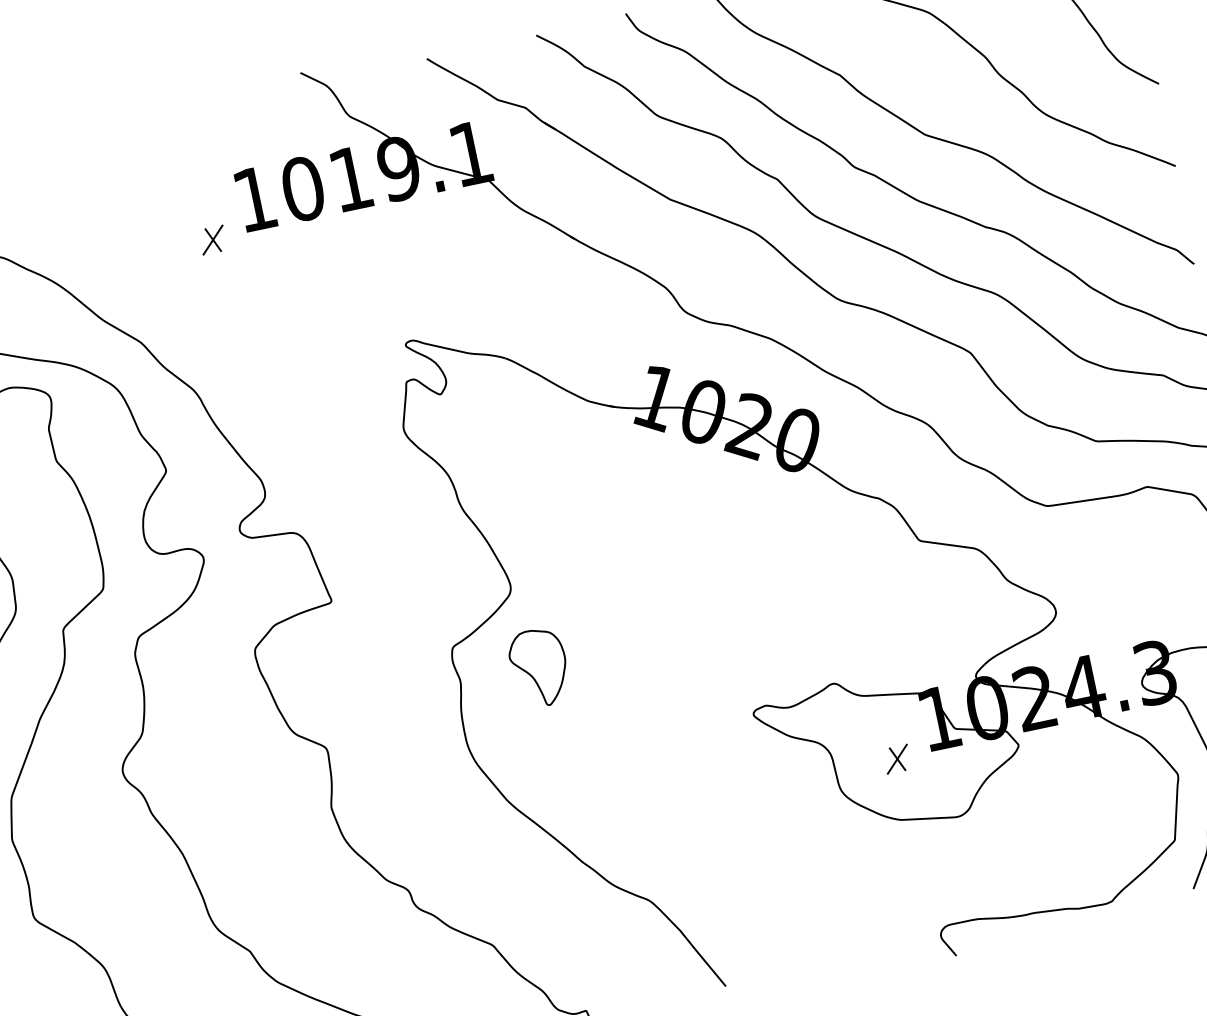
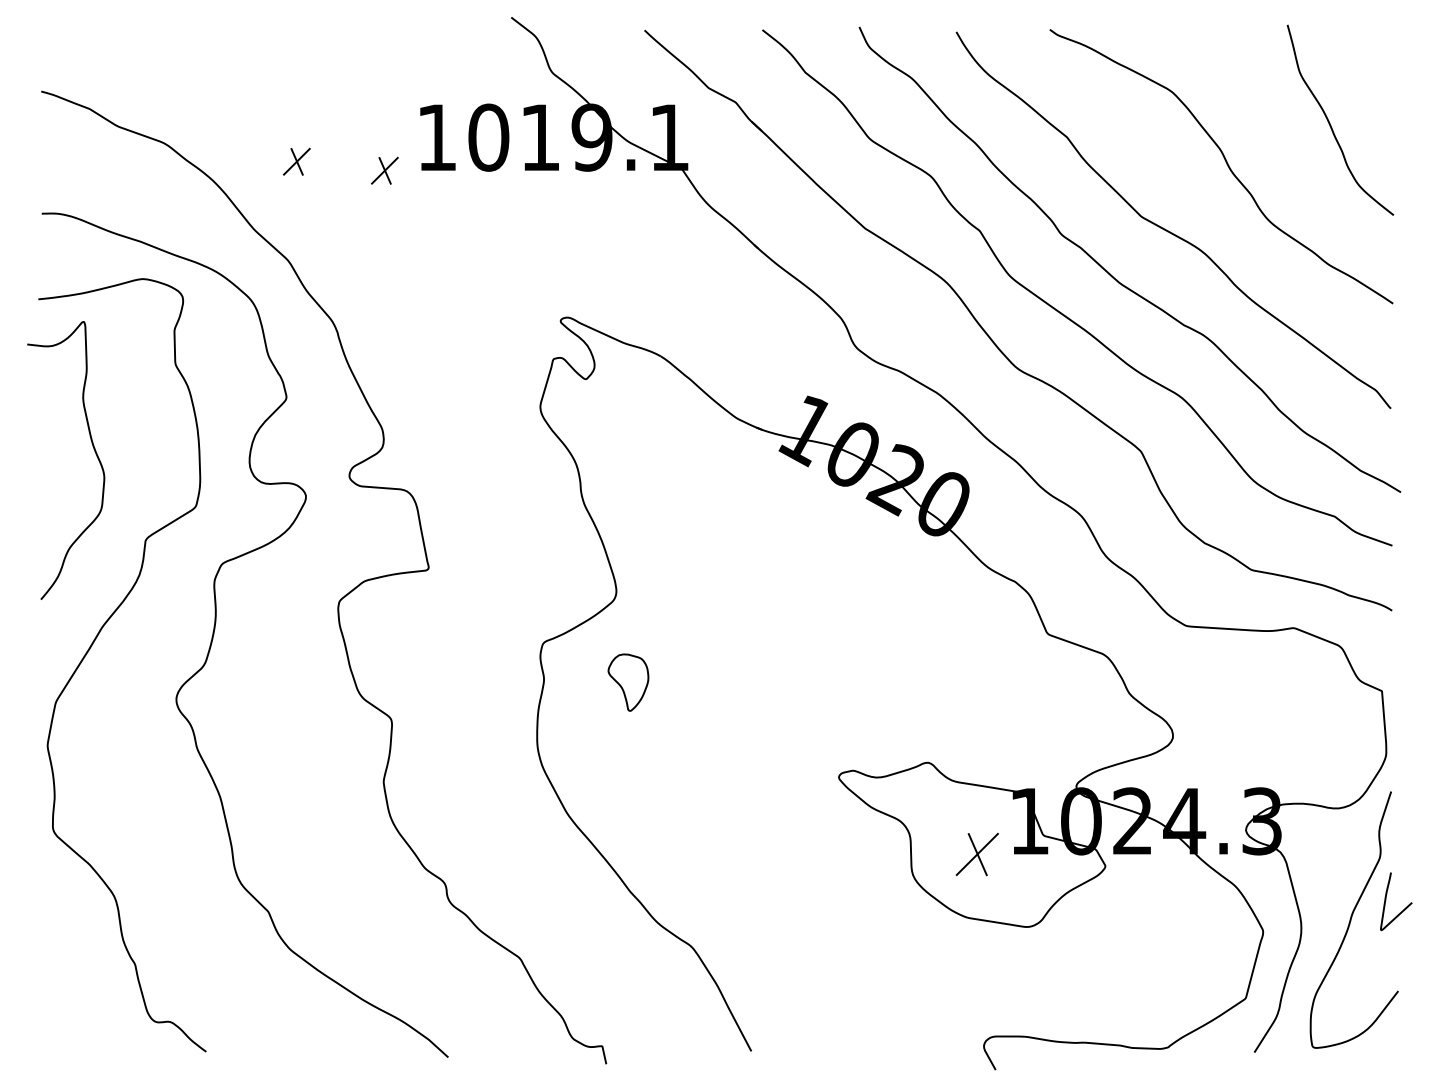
part: (129, 248) -> (296, 161), added
part: (539, 667) -> (628, 682), size x0.7
part: (897, 759) -> (977, 854), size x1.6

